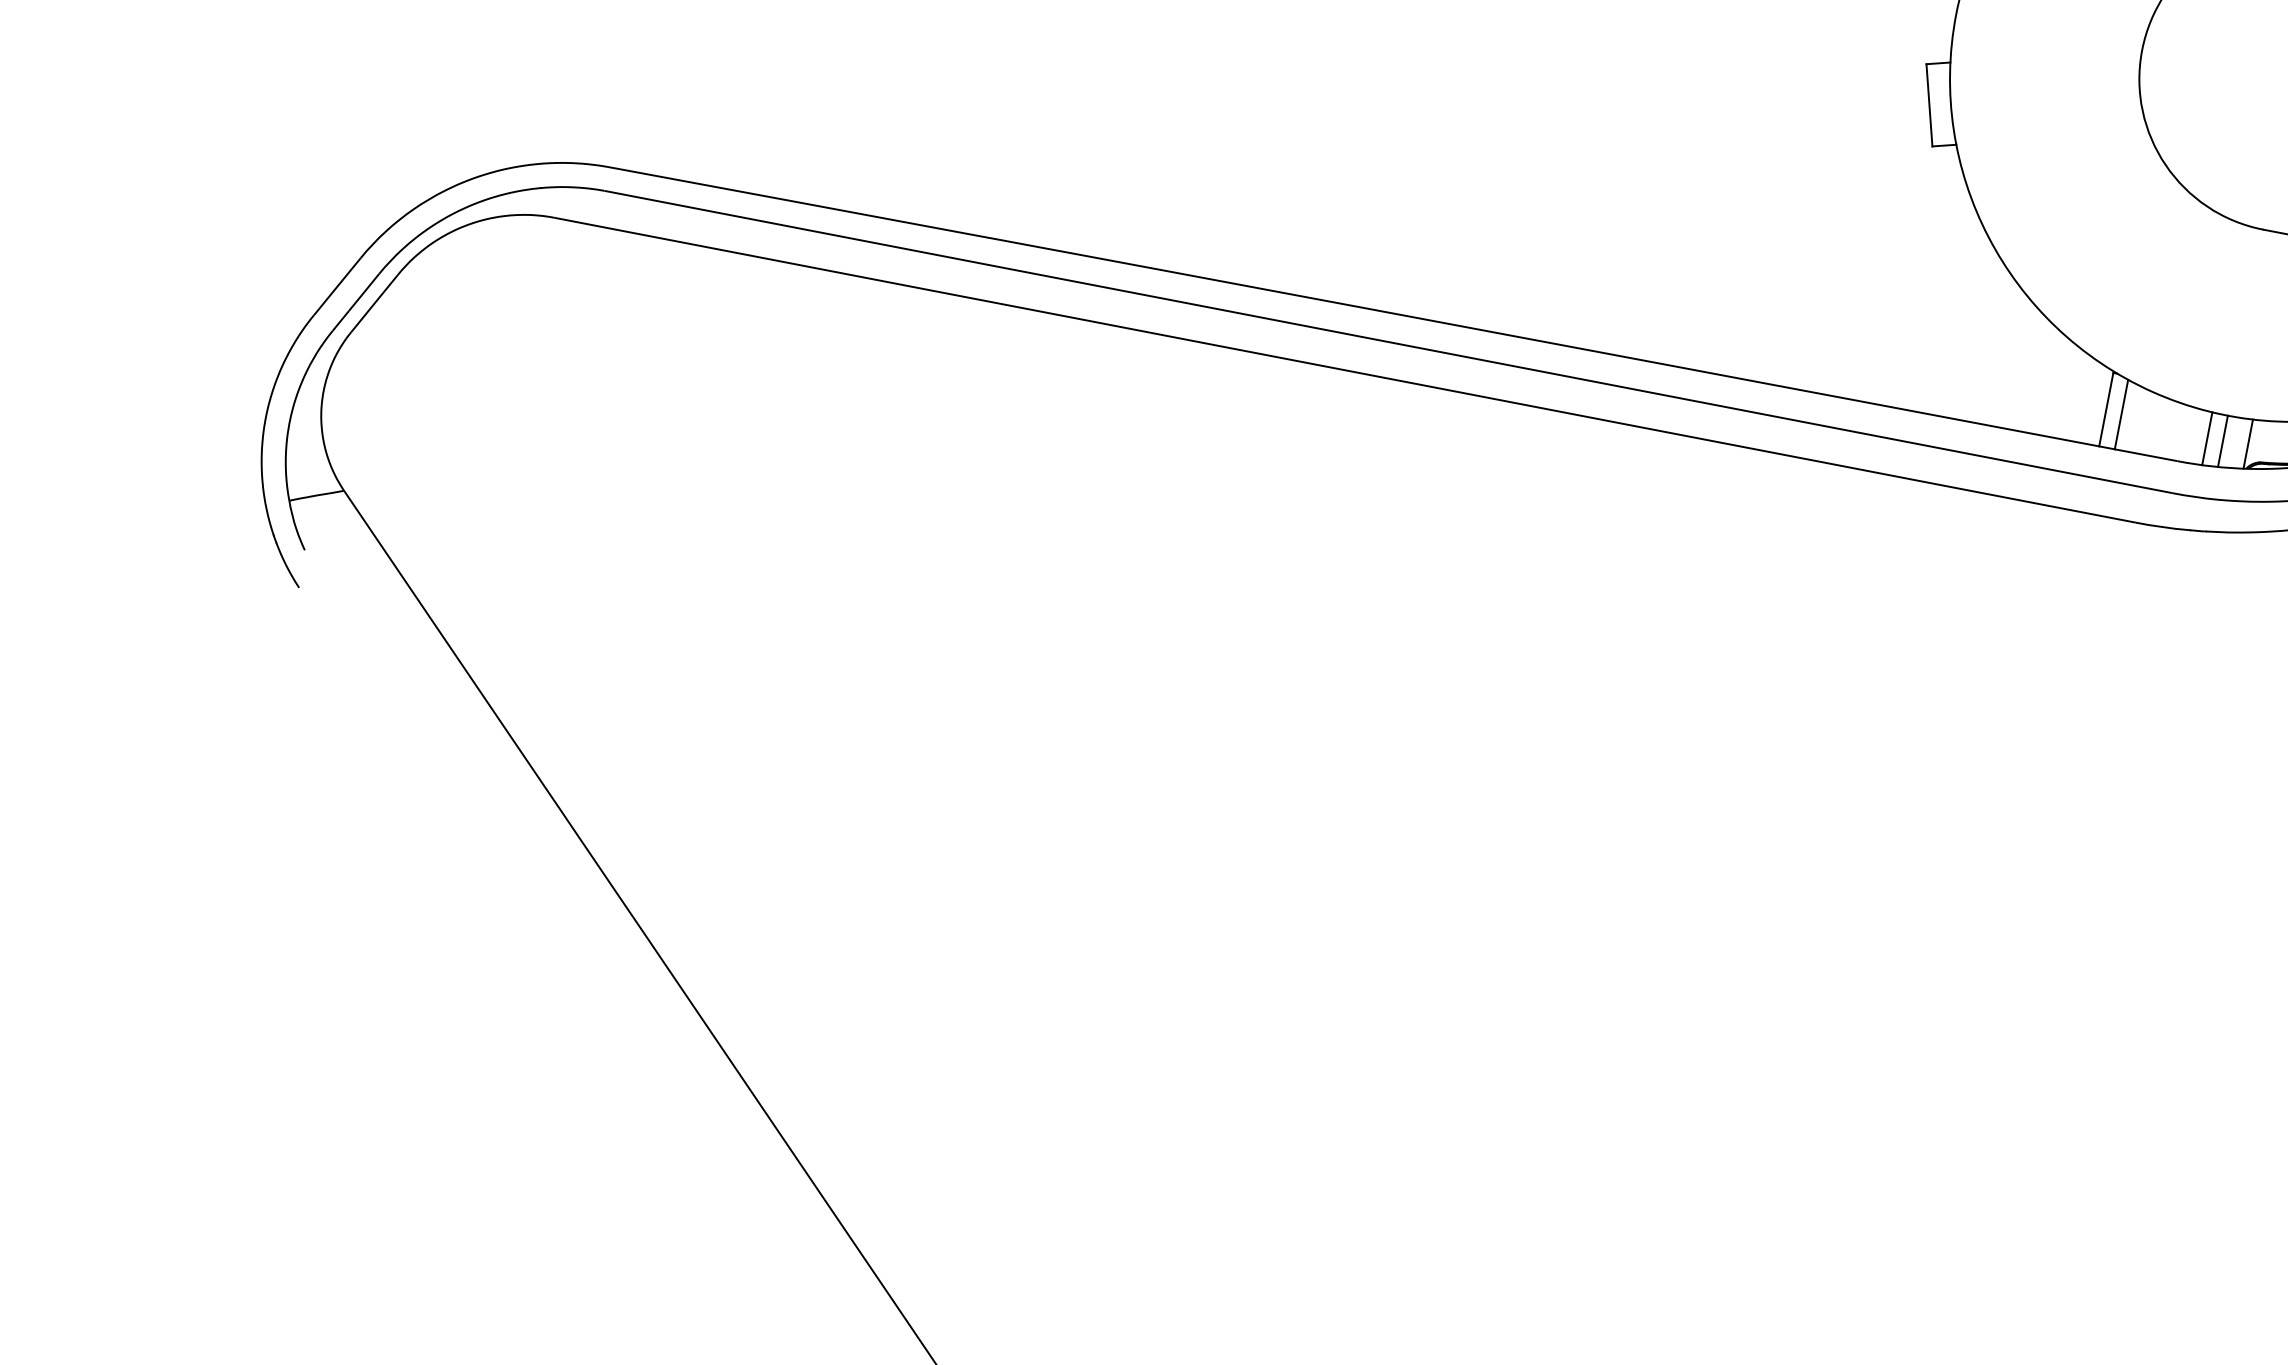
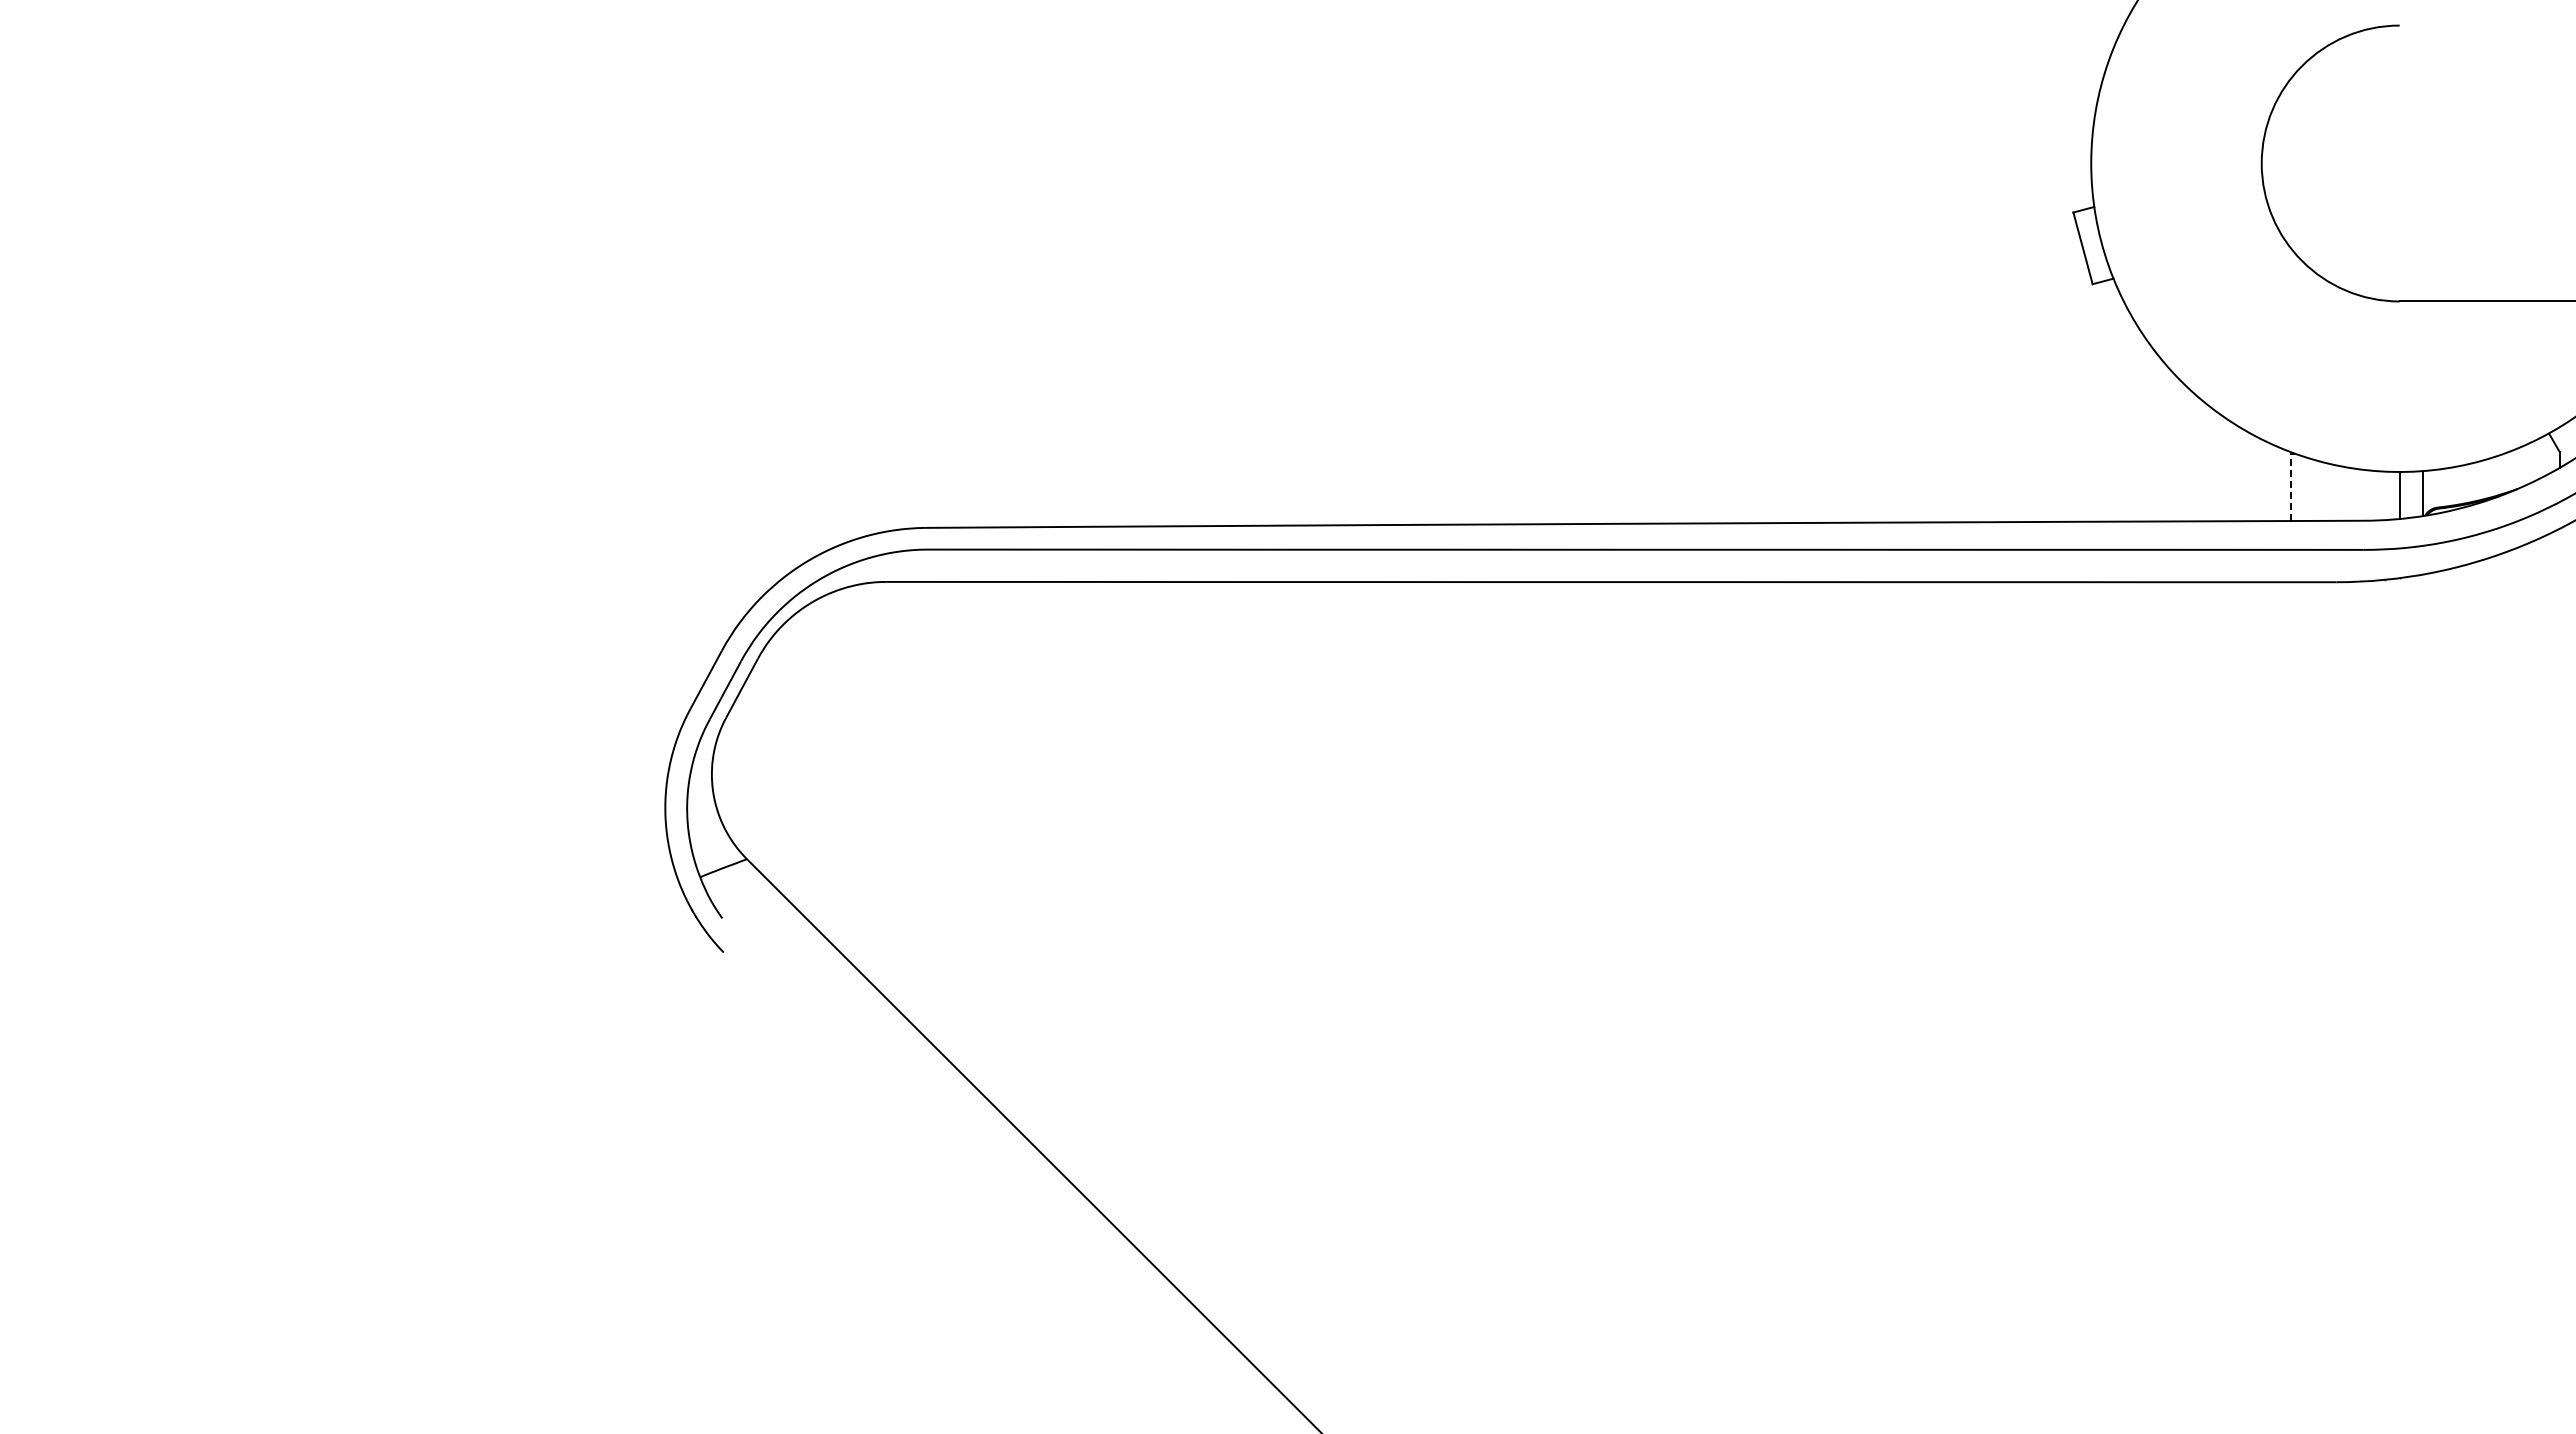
line: (2106, 409) -> (2291, 487), solid -> dashed
line: (2121, 413) -> (2305, 488), removed
line: (2207, 438) -> (2385, 495), removed

